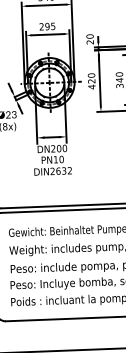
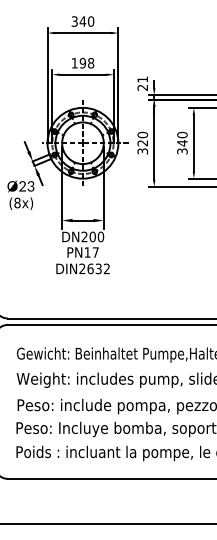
text: (47, 26) -> (82, 63), 295 -> 198
text: (89, 36) -> (142, 79), 20 -> 21
text: (91, 87) -> (142, 151), 420 -> 320
text: (61, 159) -> (95, 252), PN10 -> PN17

